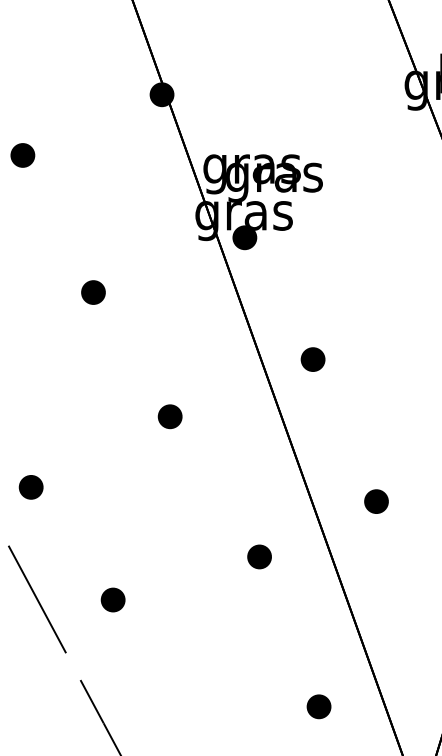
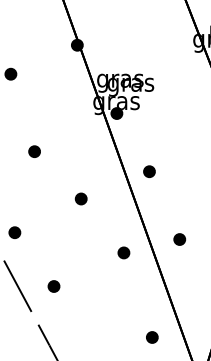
part: (93, 292) -> (34, 151), moved
part: (258, 556) -> (123, 252), moved

